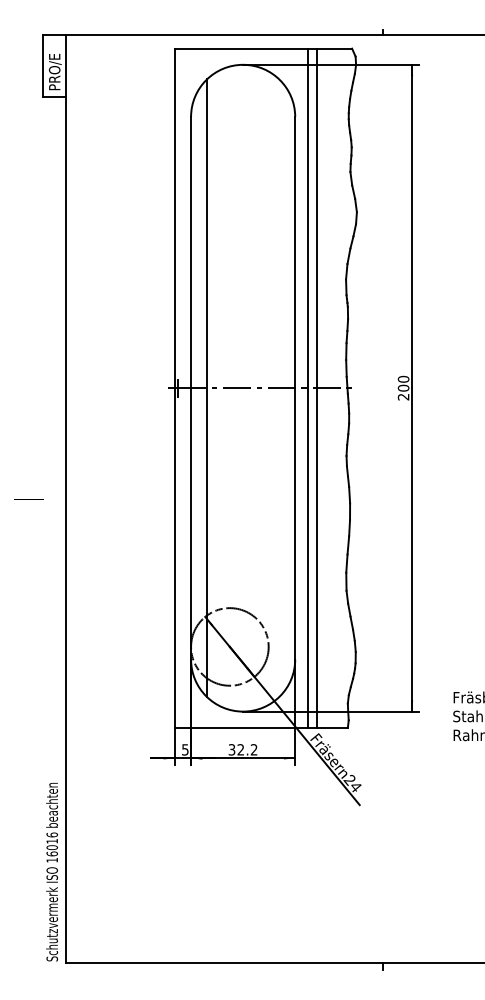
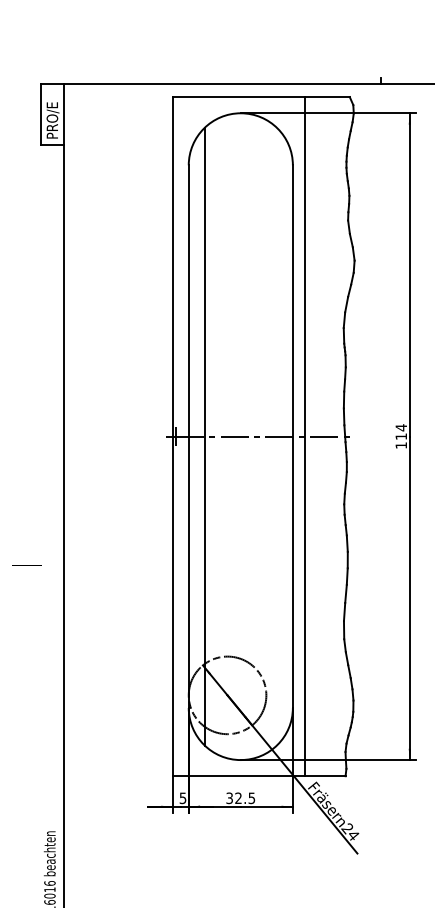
line: (317, 387) -> (315, 435), removed
text: (403, 387) -> (401, 435), 200 -> 114
line: (28, 499) -> (26, 565), moved
text: (253, 749) -> (251, 797), 32.2 -> 32.5

